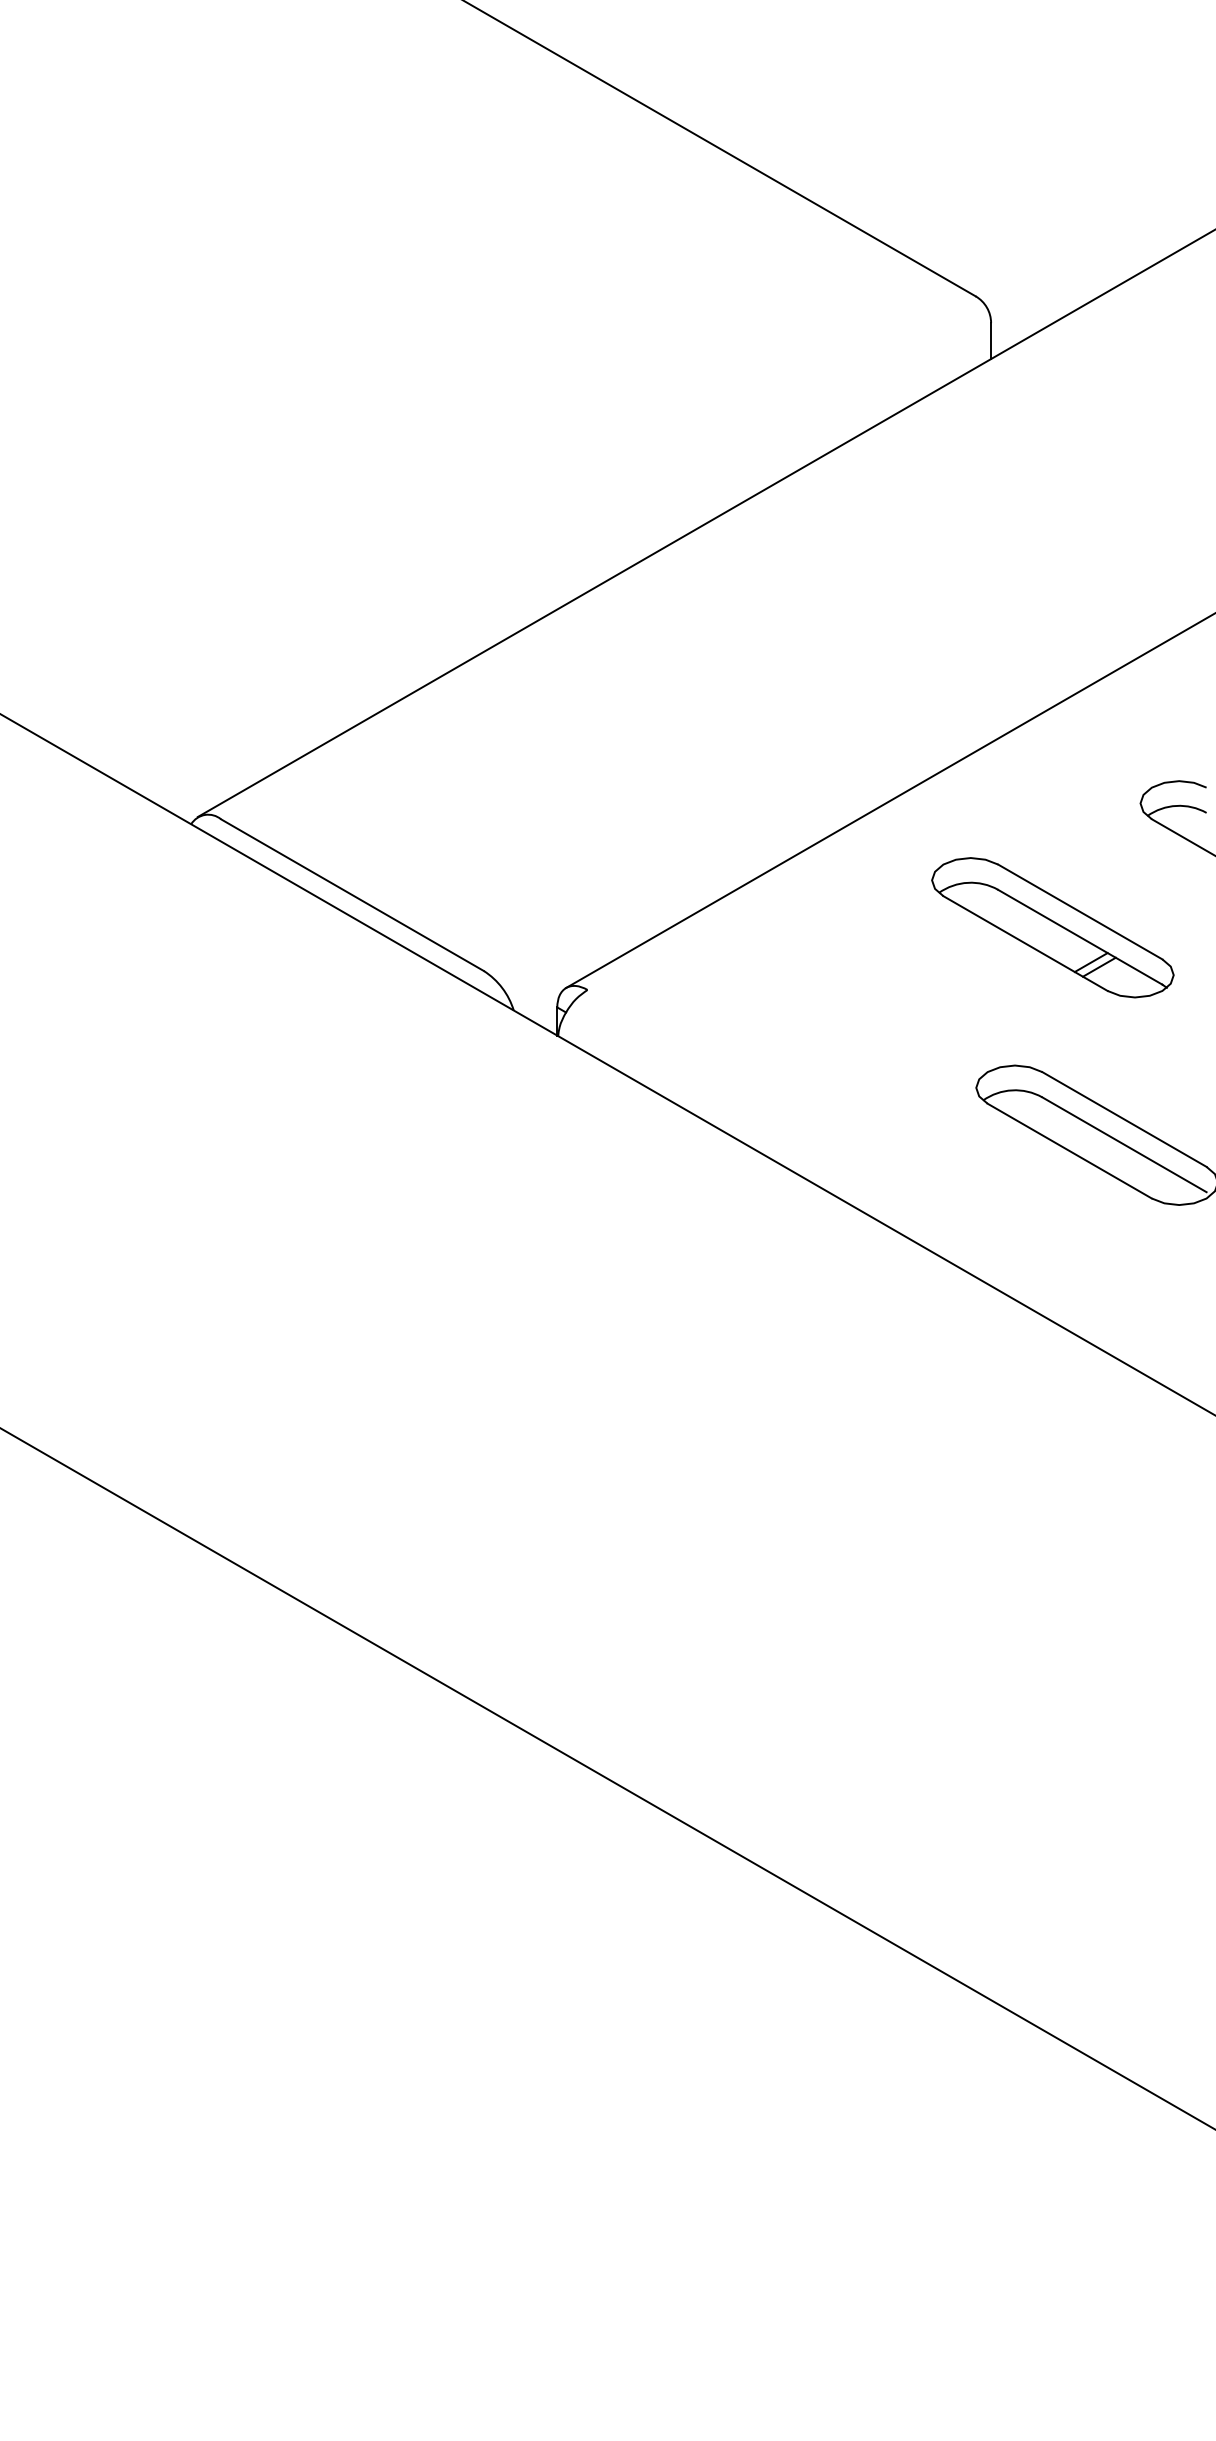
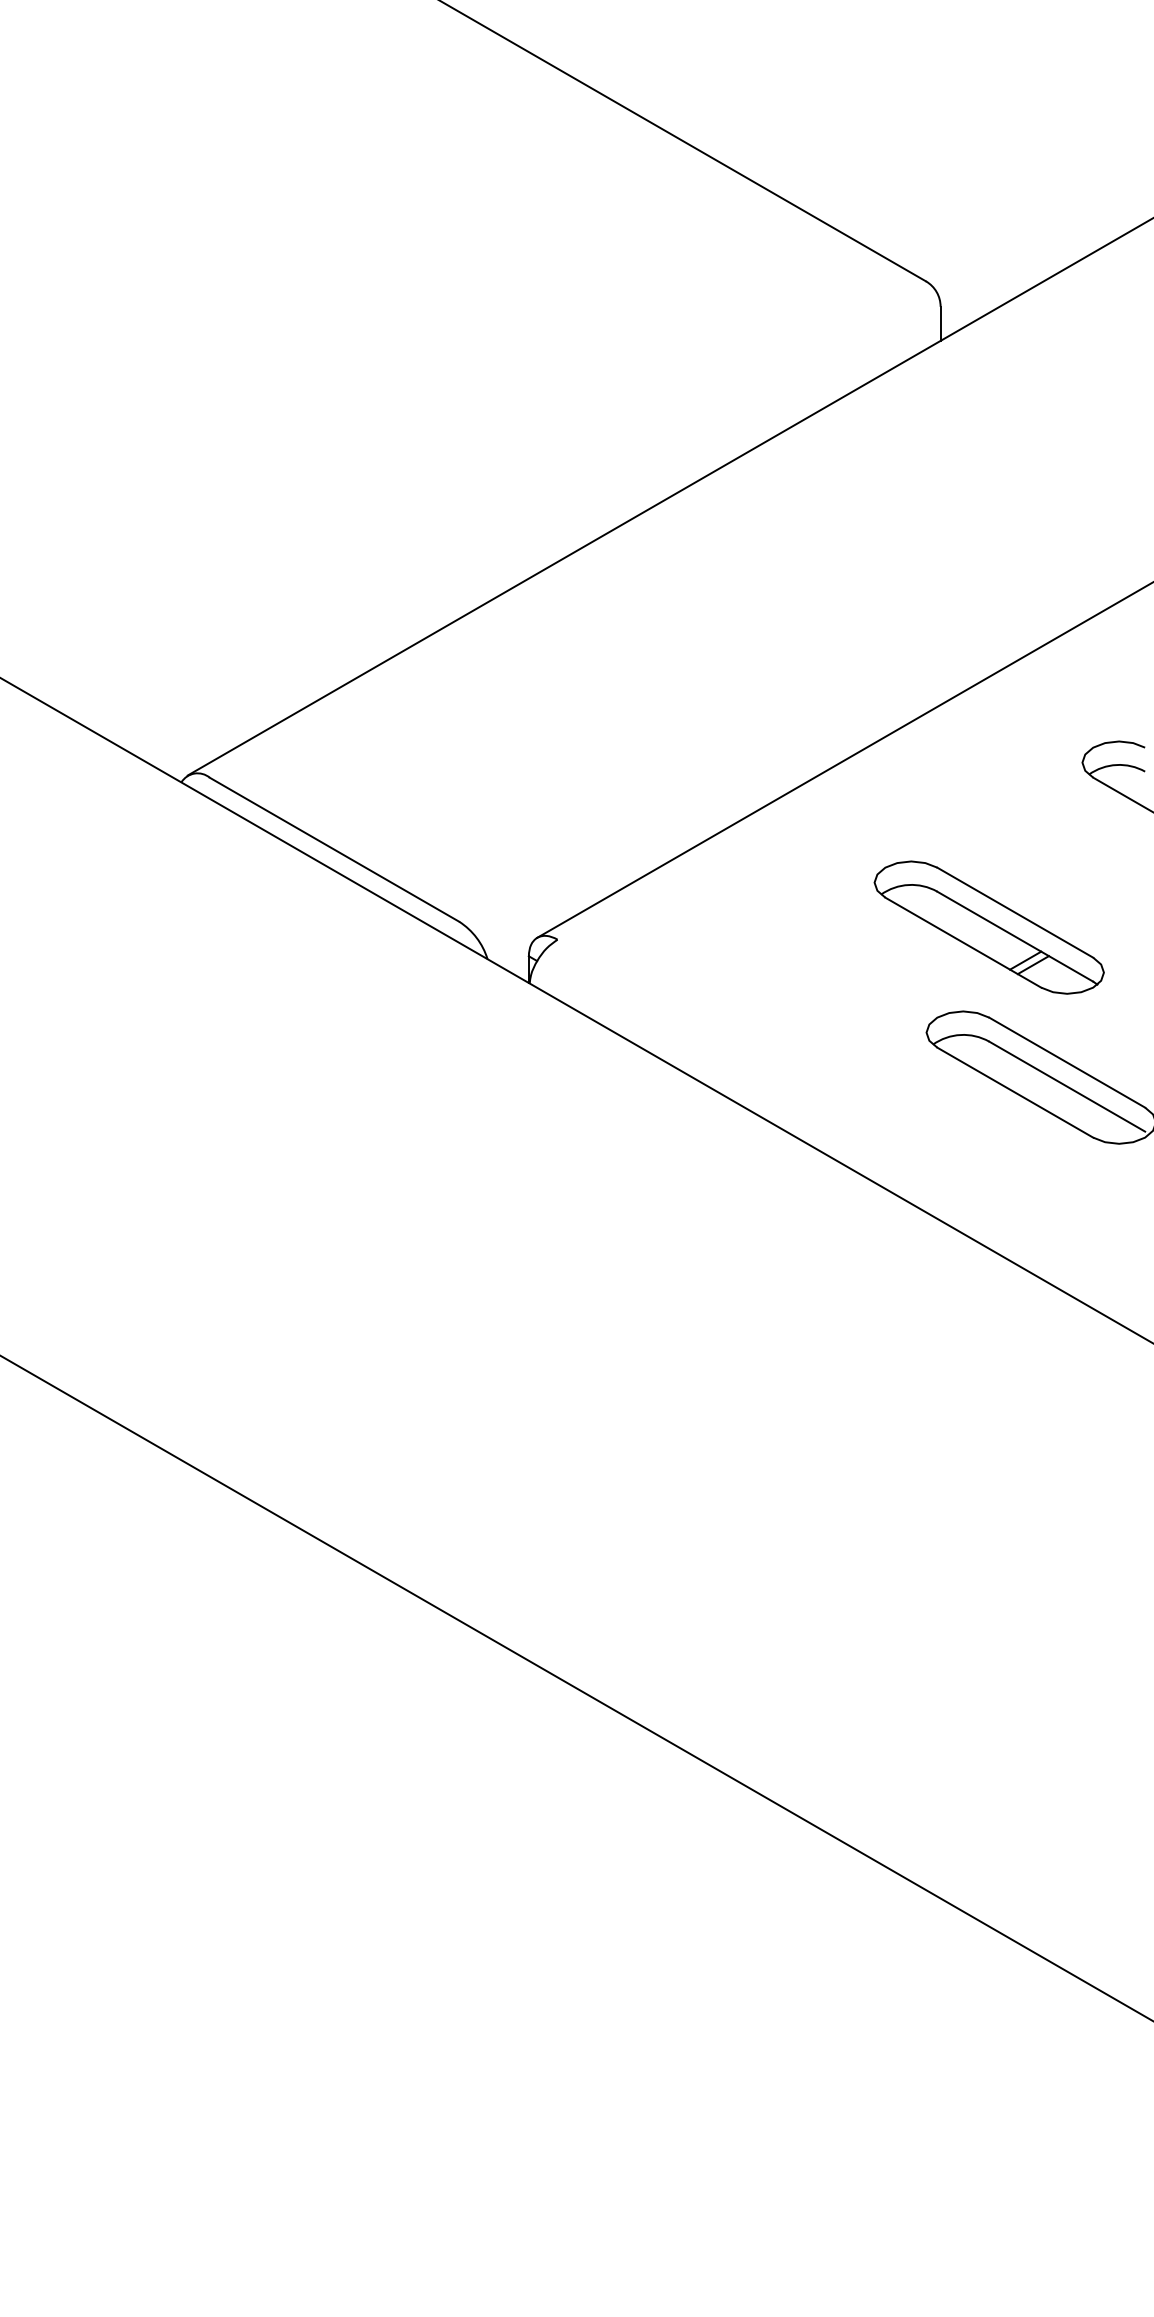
part: (1052, 927) -> (988, 927), moved

